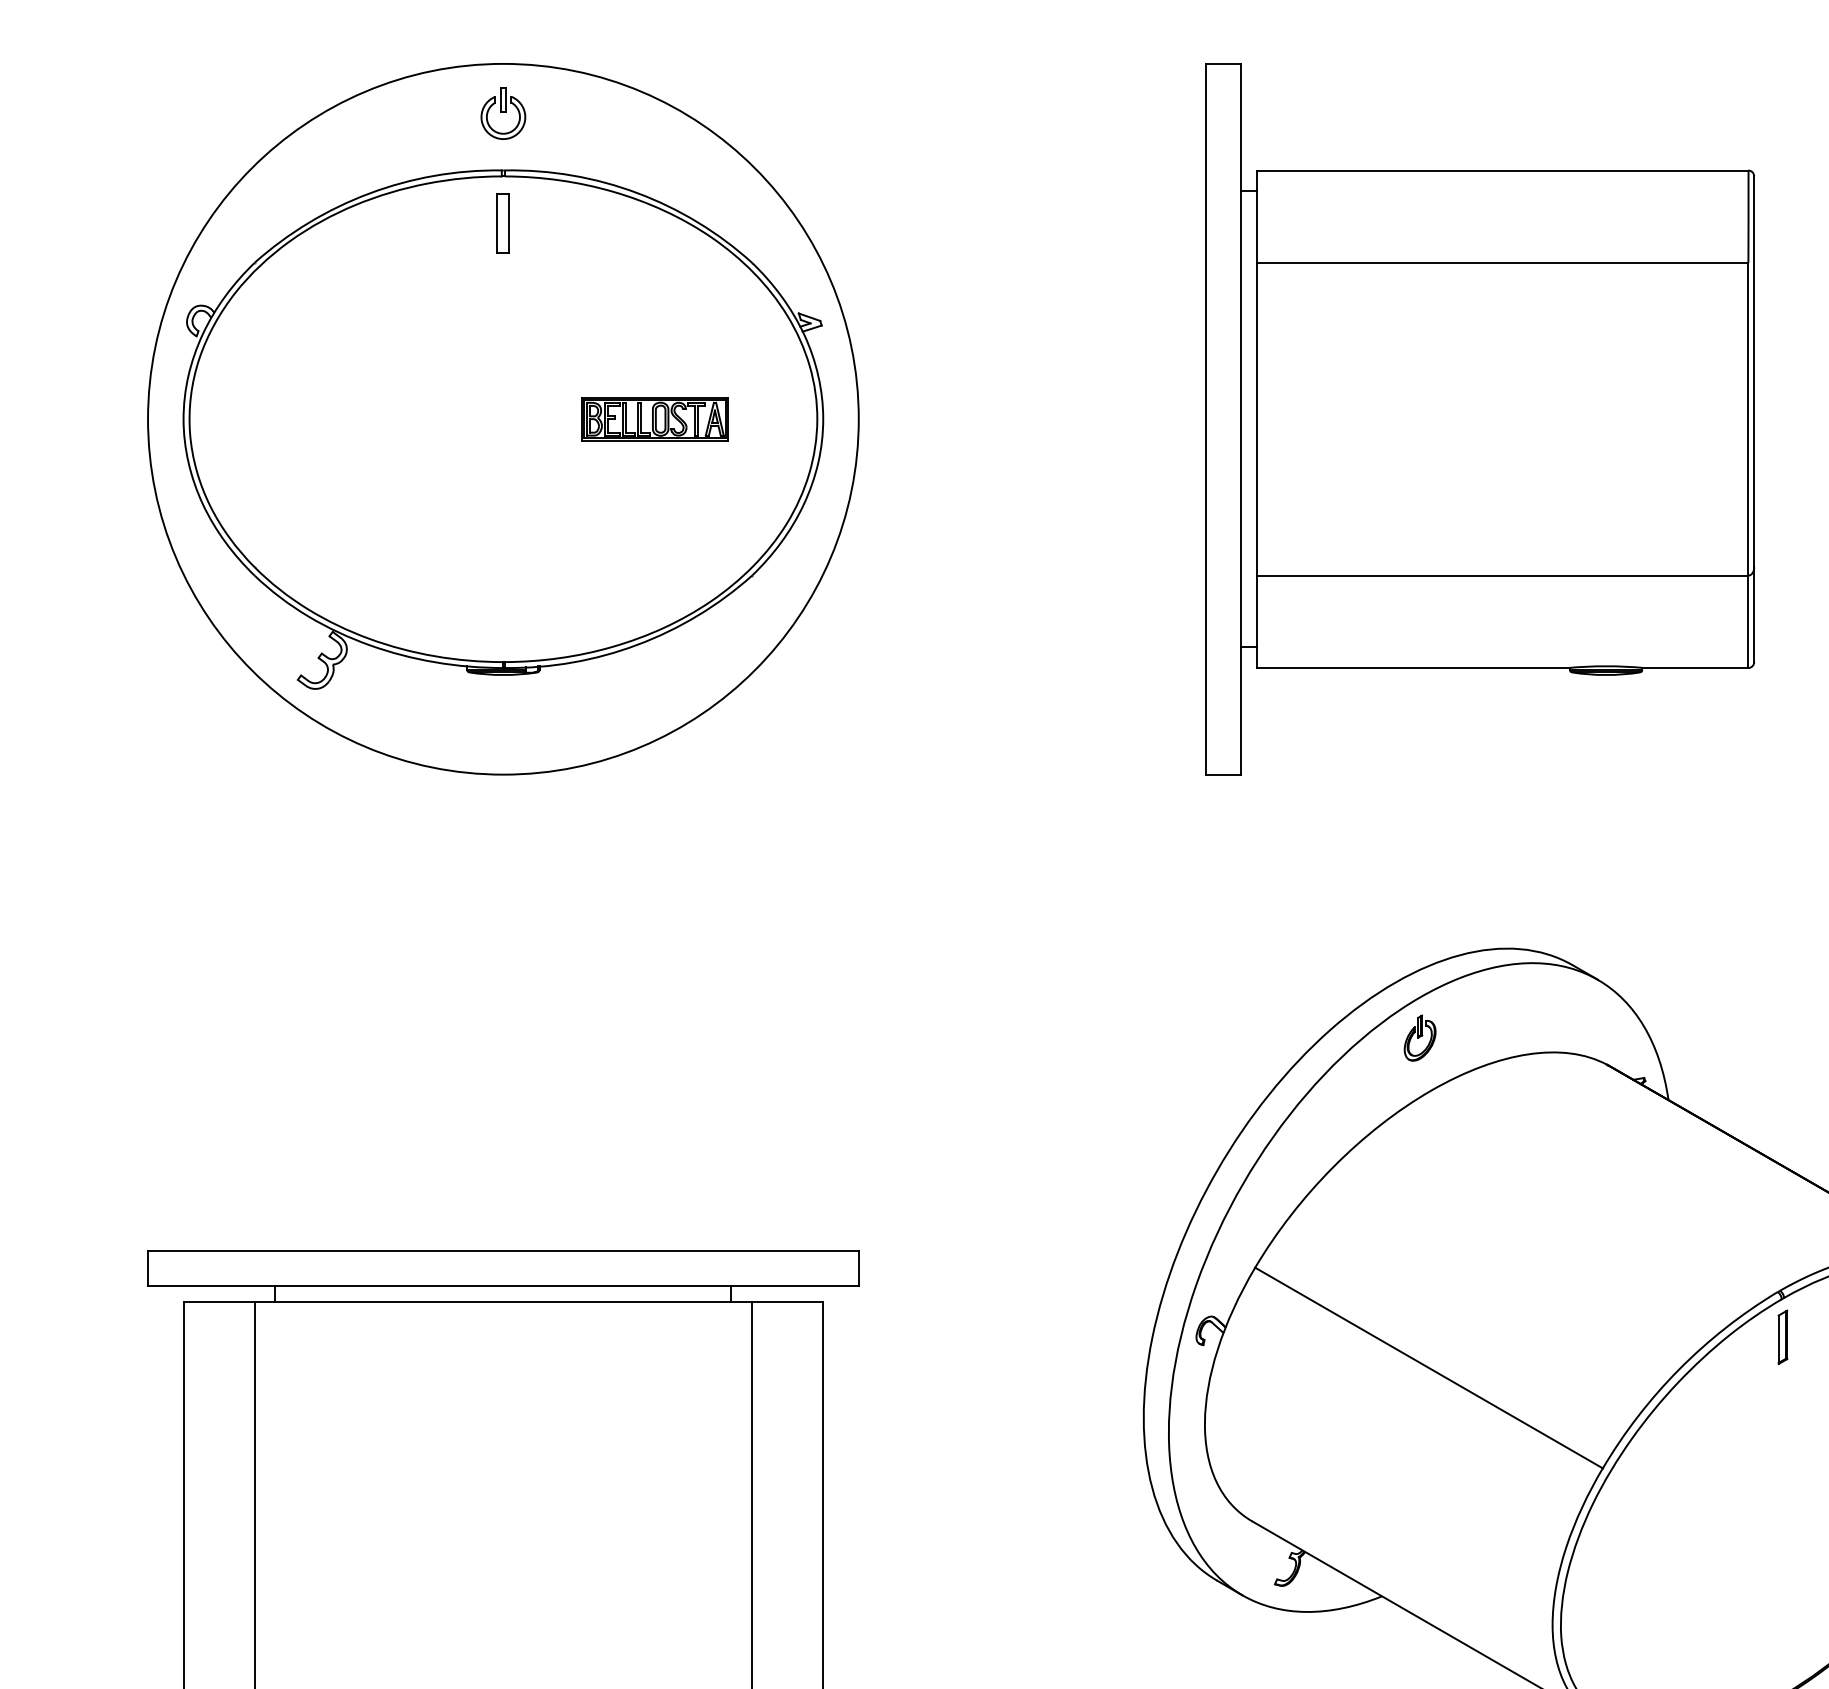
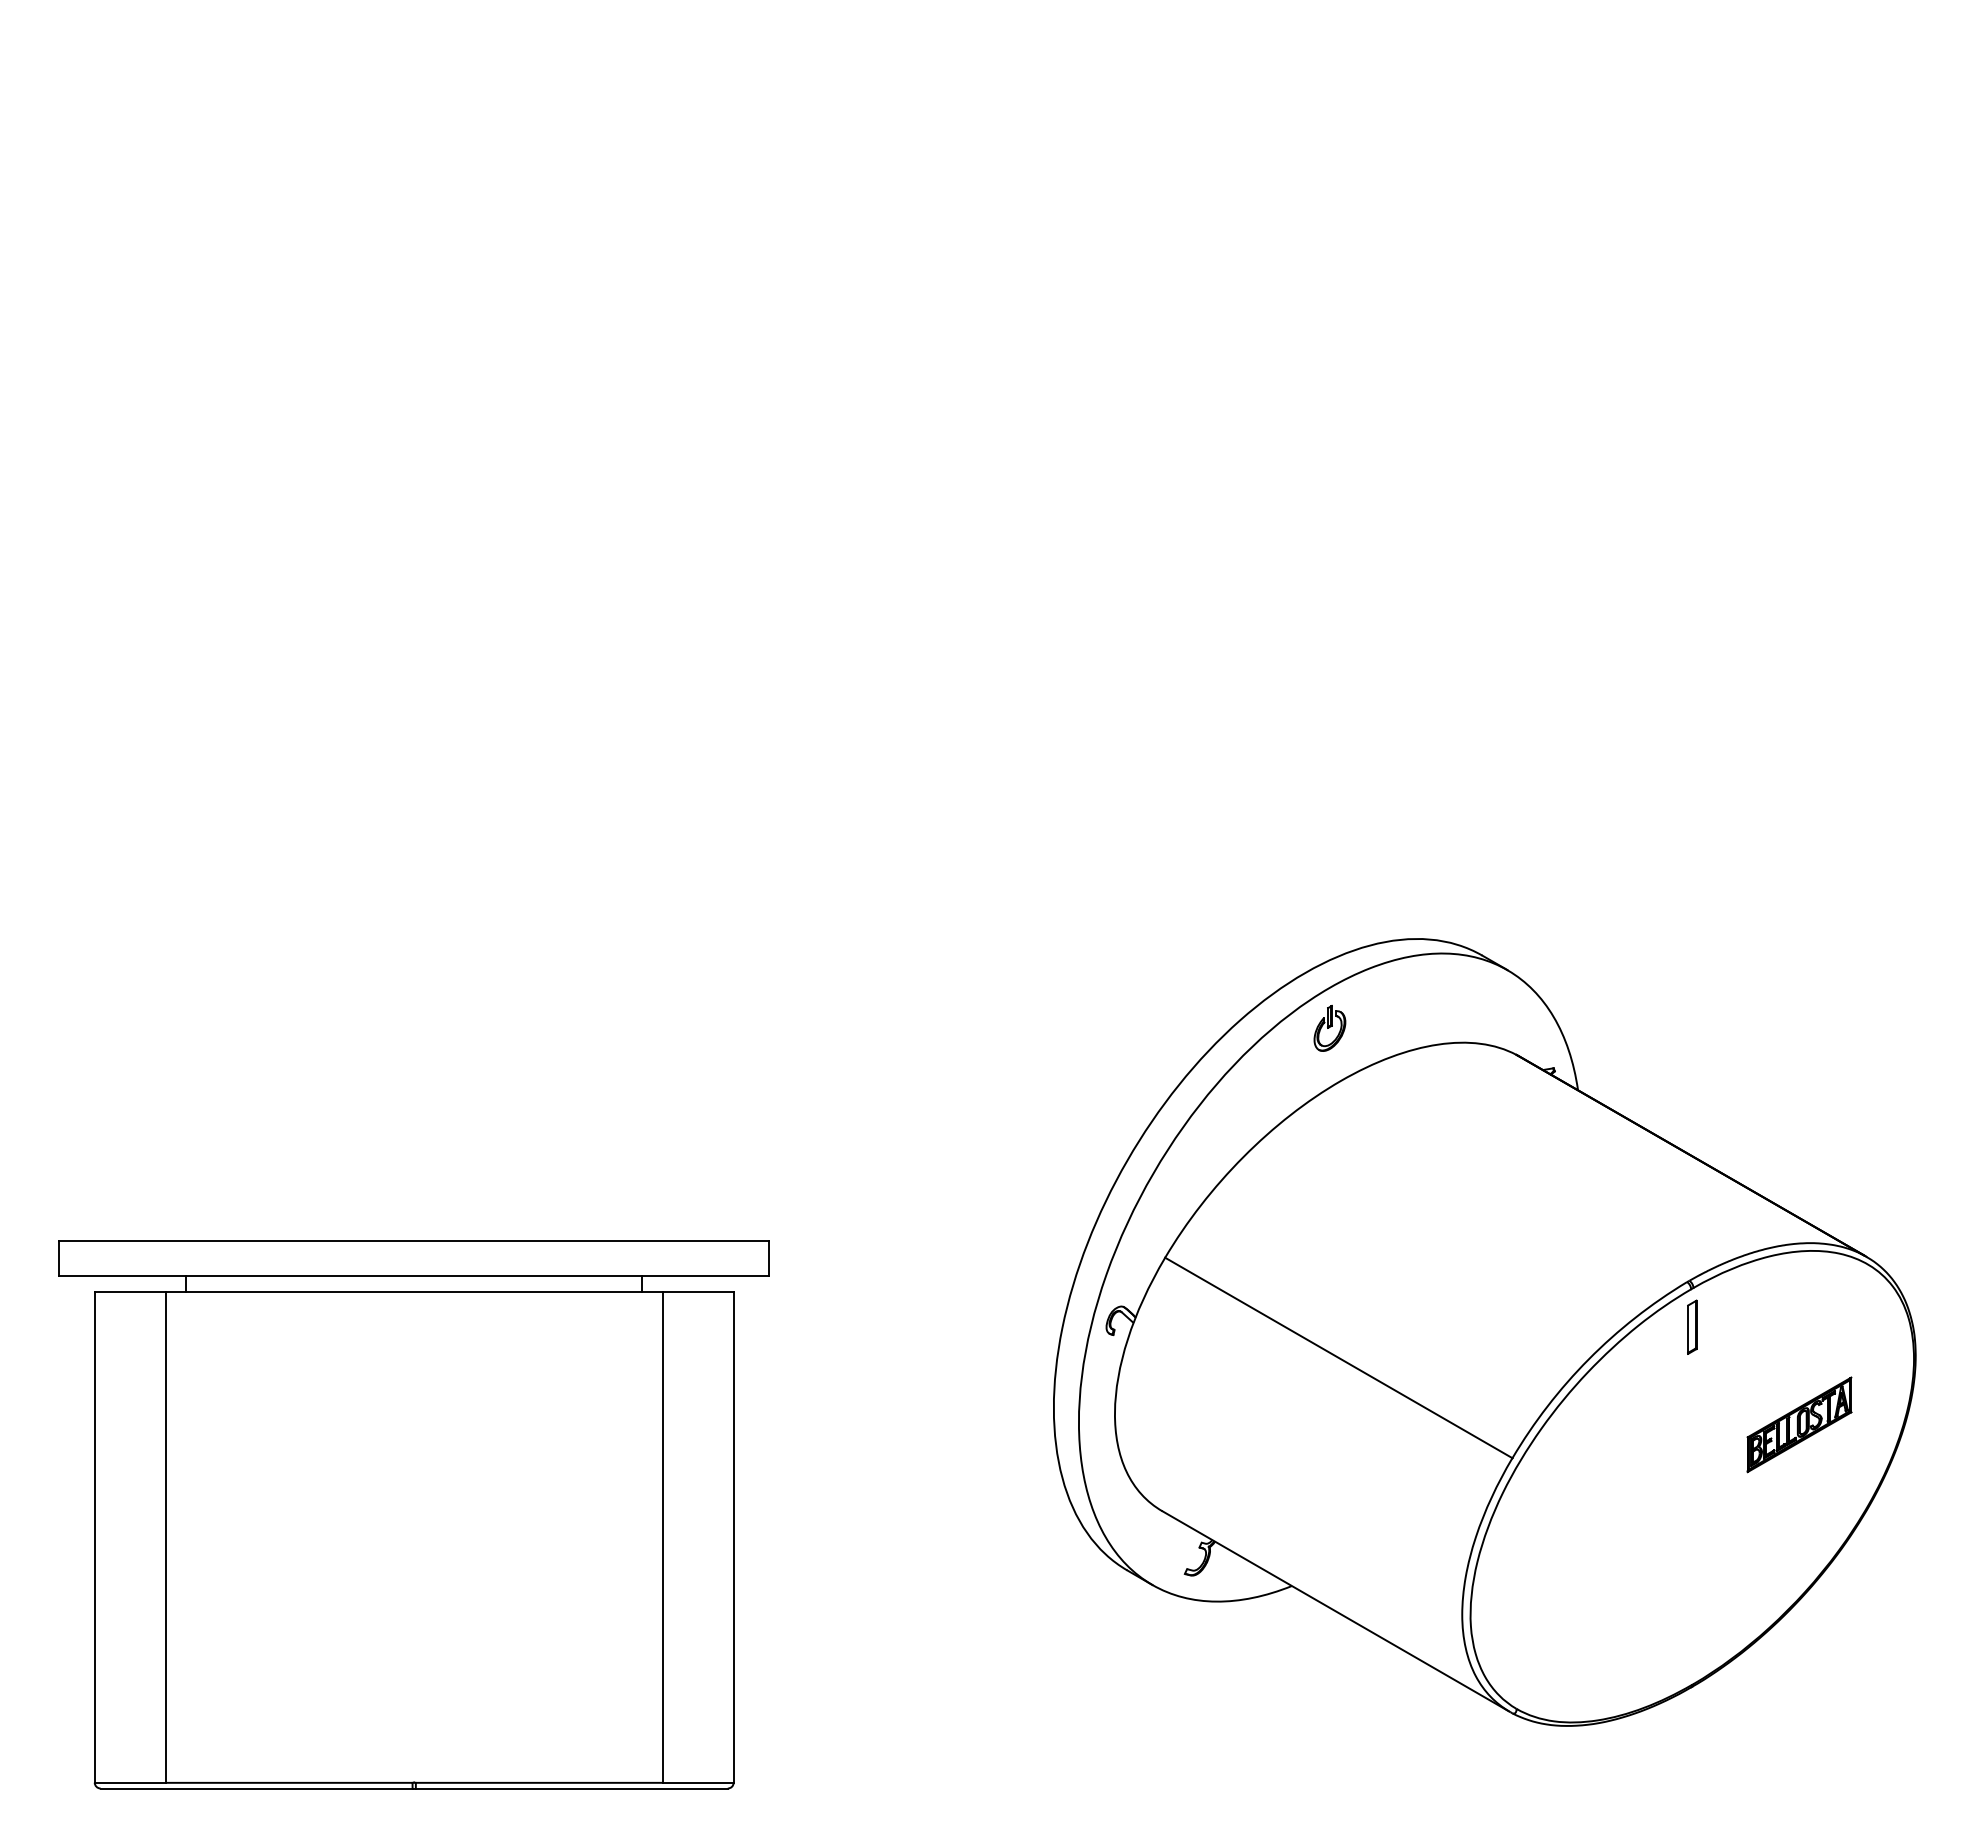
part: (1479, 418) -> (1389, 409), removed
part: (503, 419) -> (414, 410), removed

